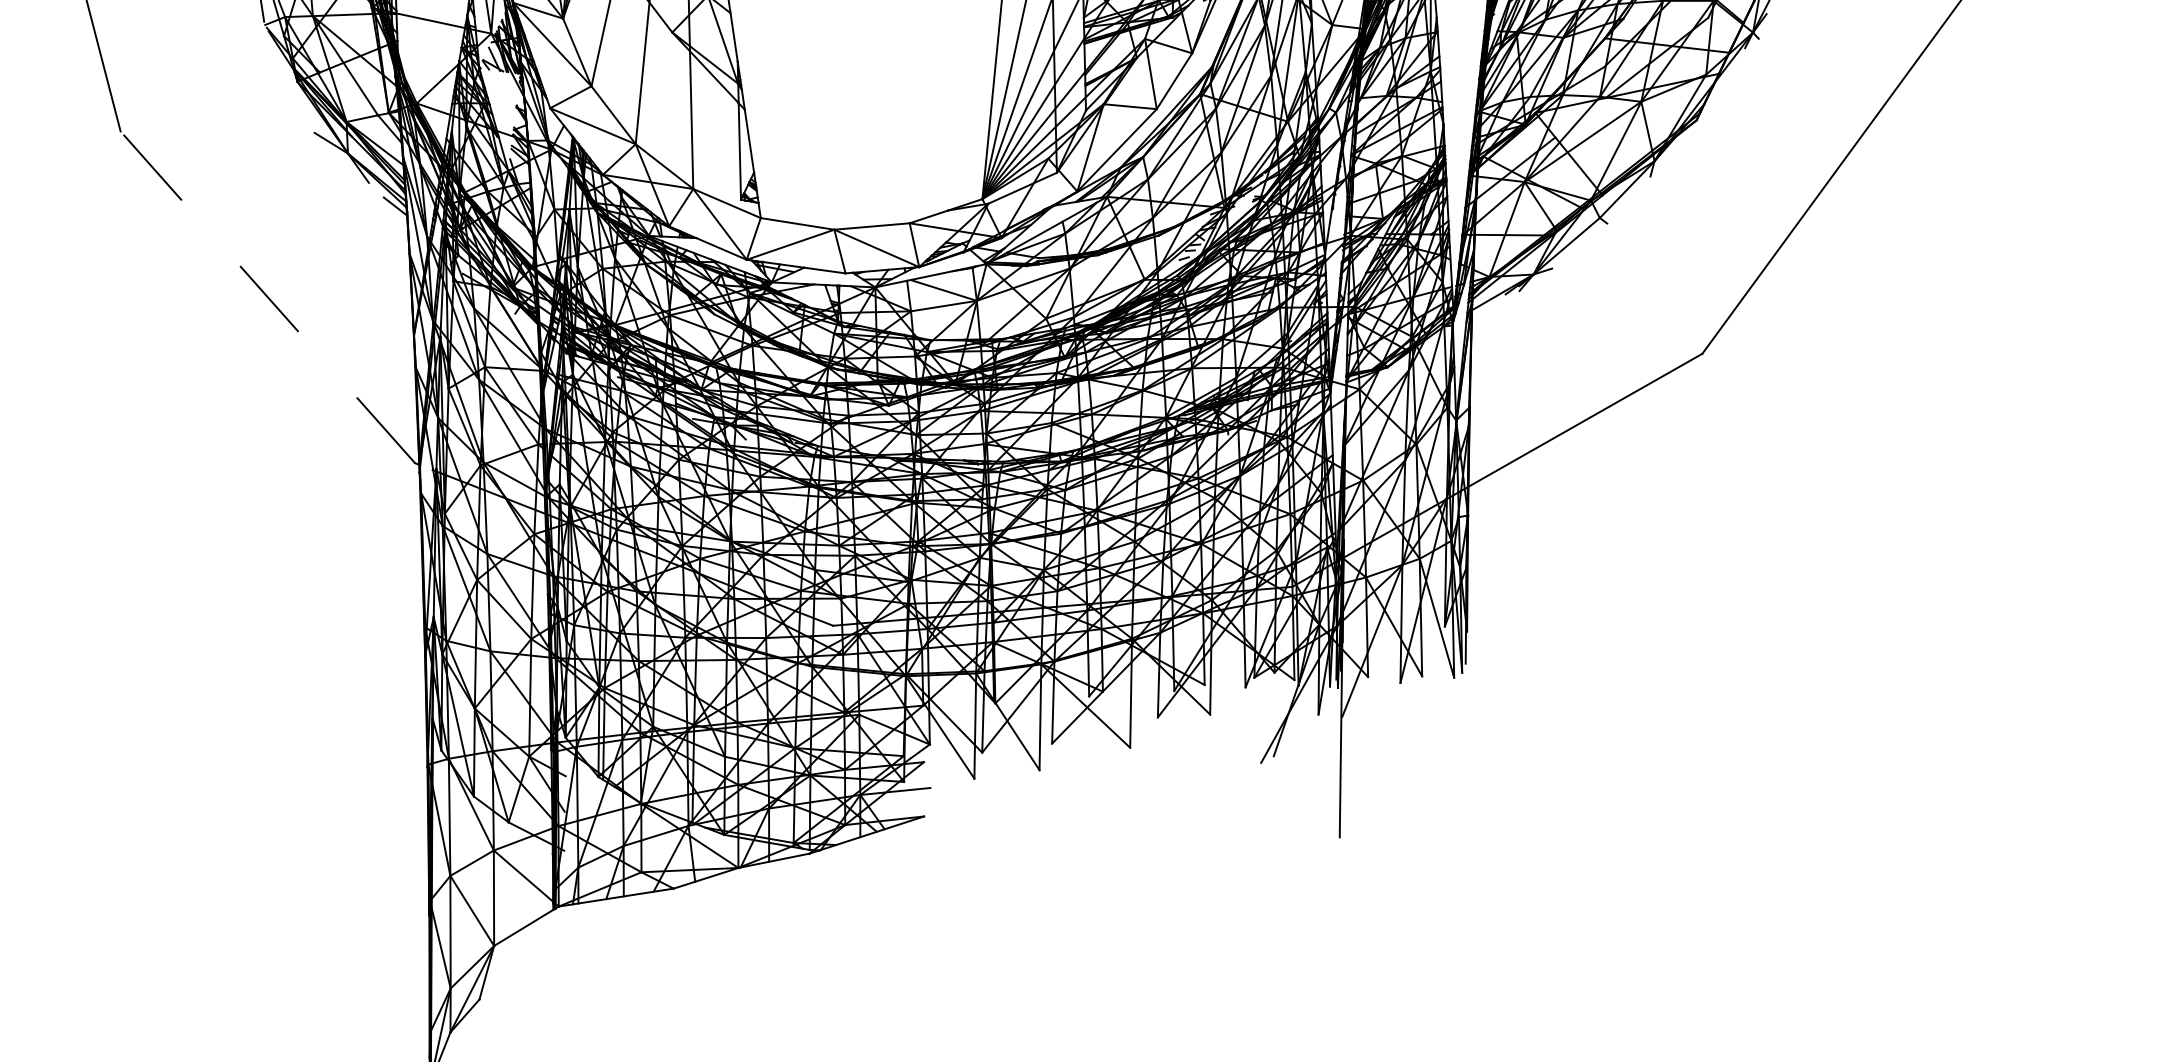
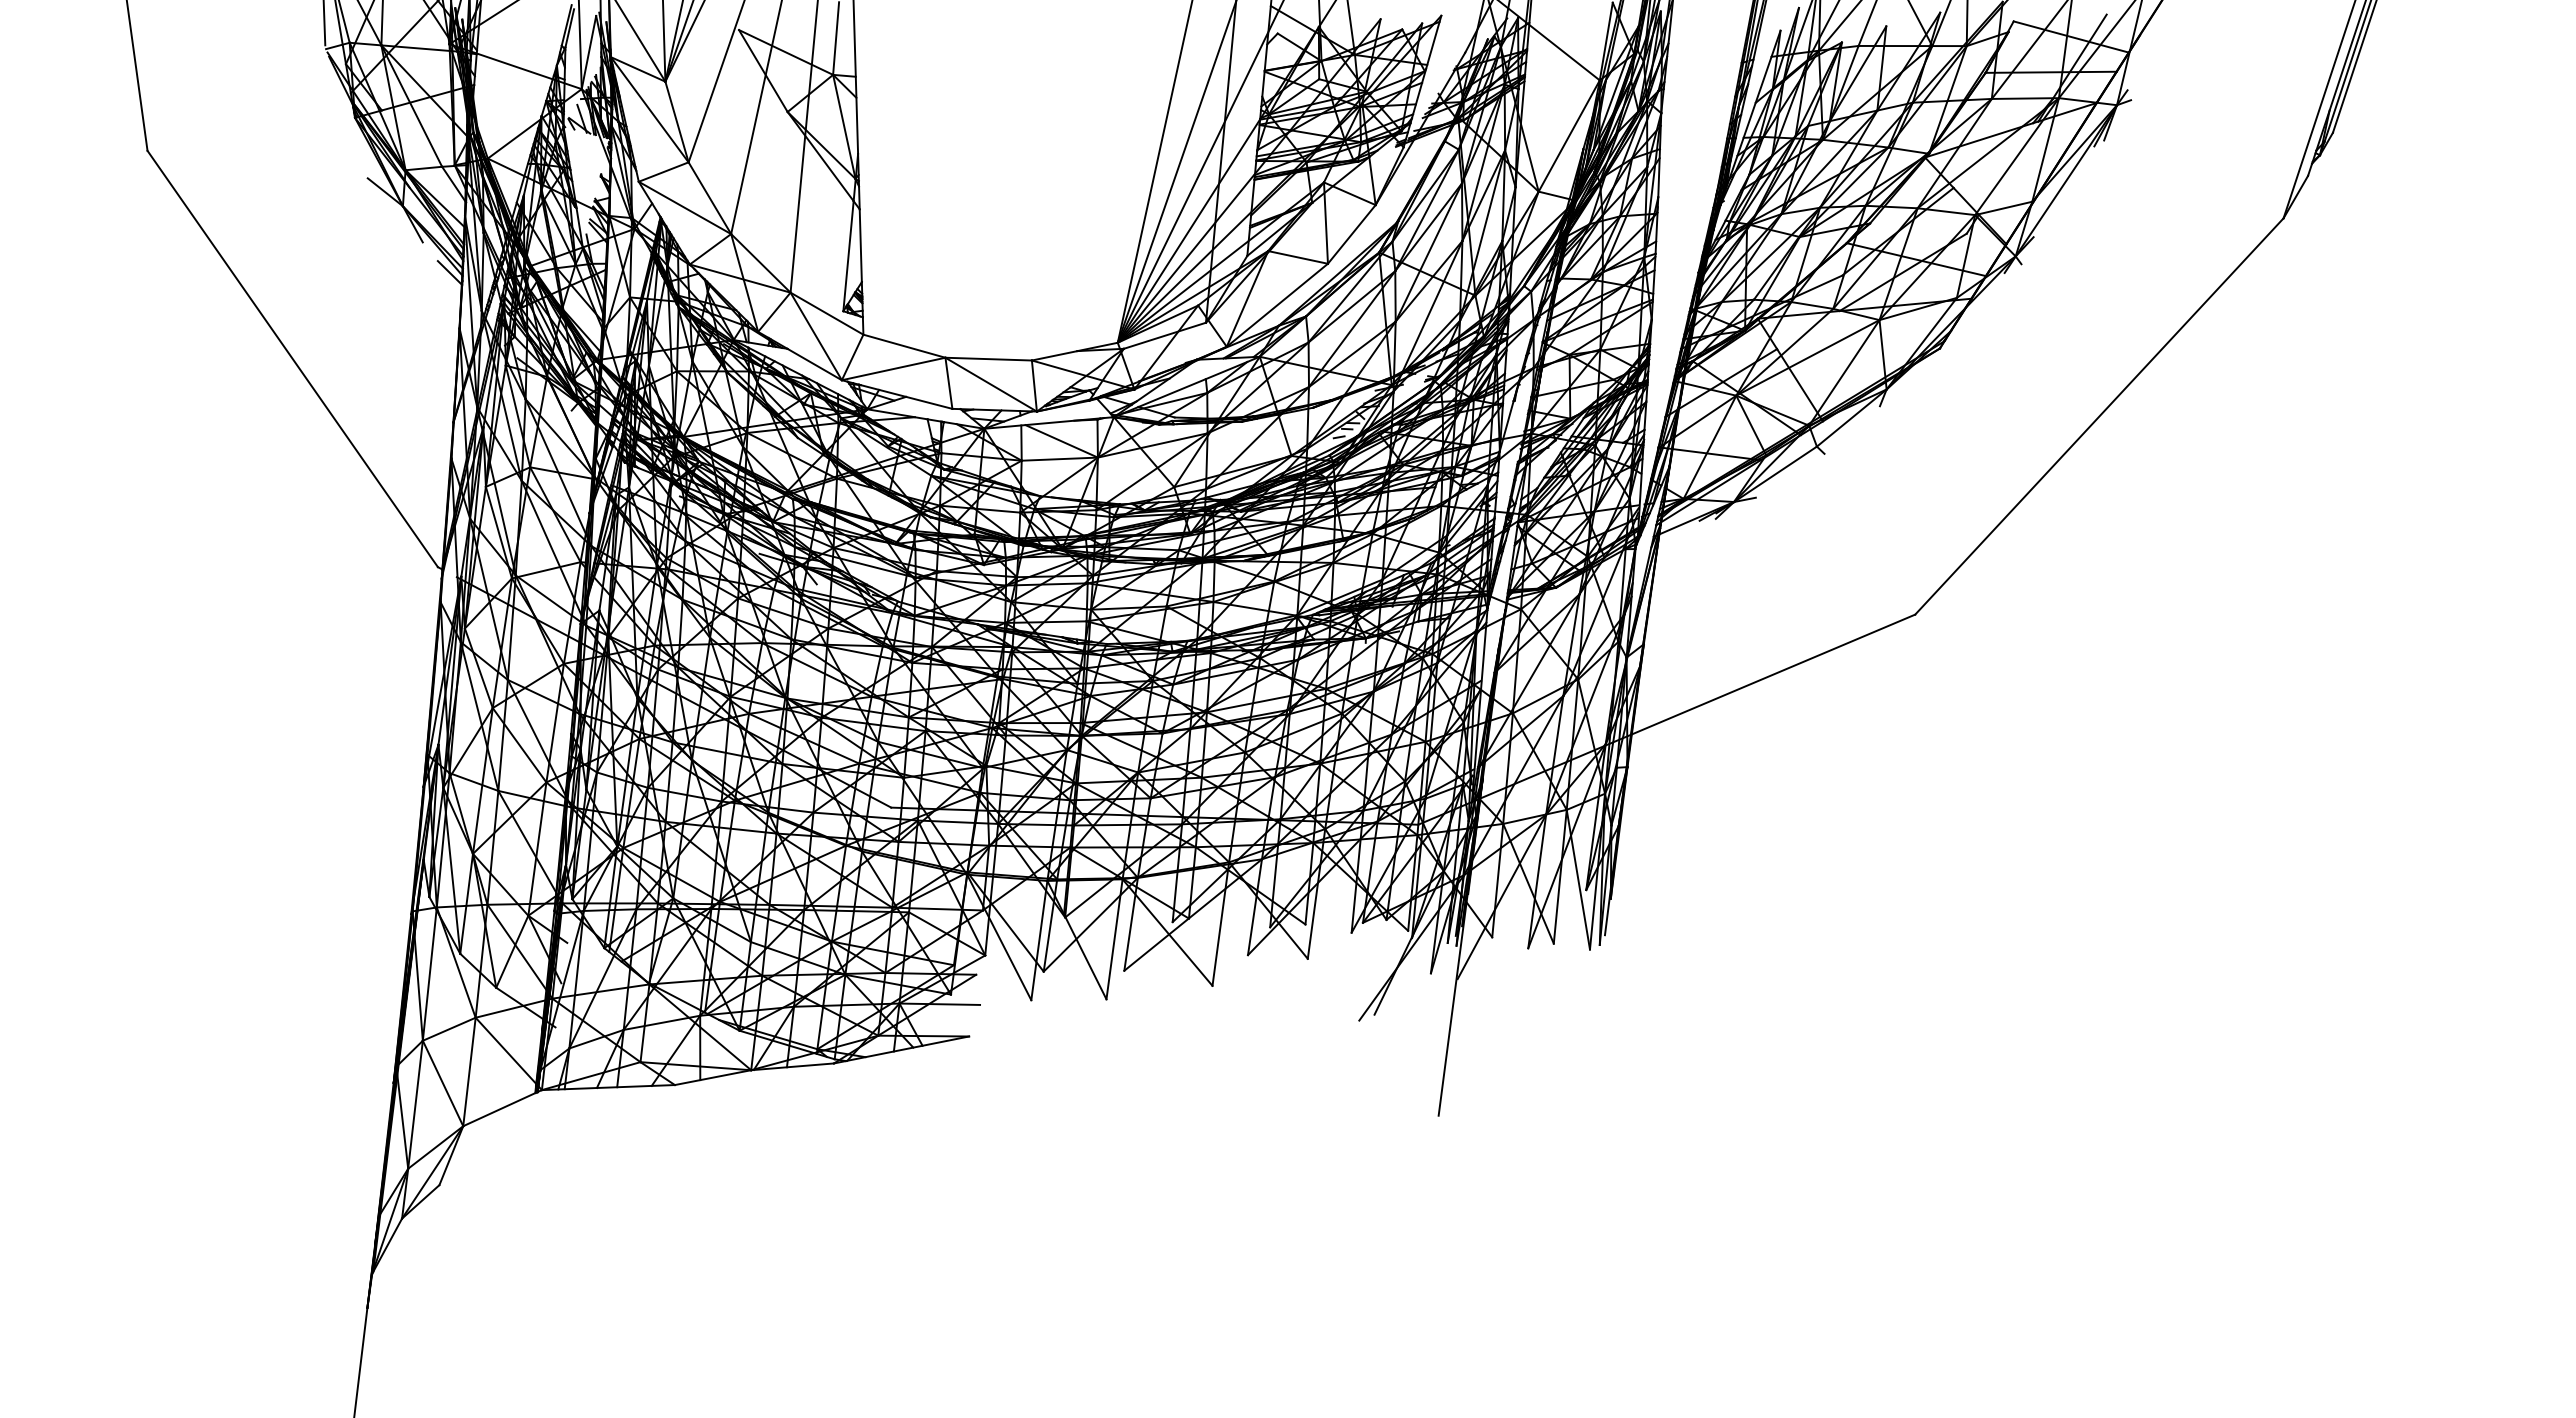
line: (267, 297) -> (292, 359), dashed -> solid

